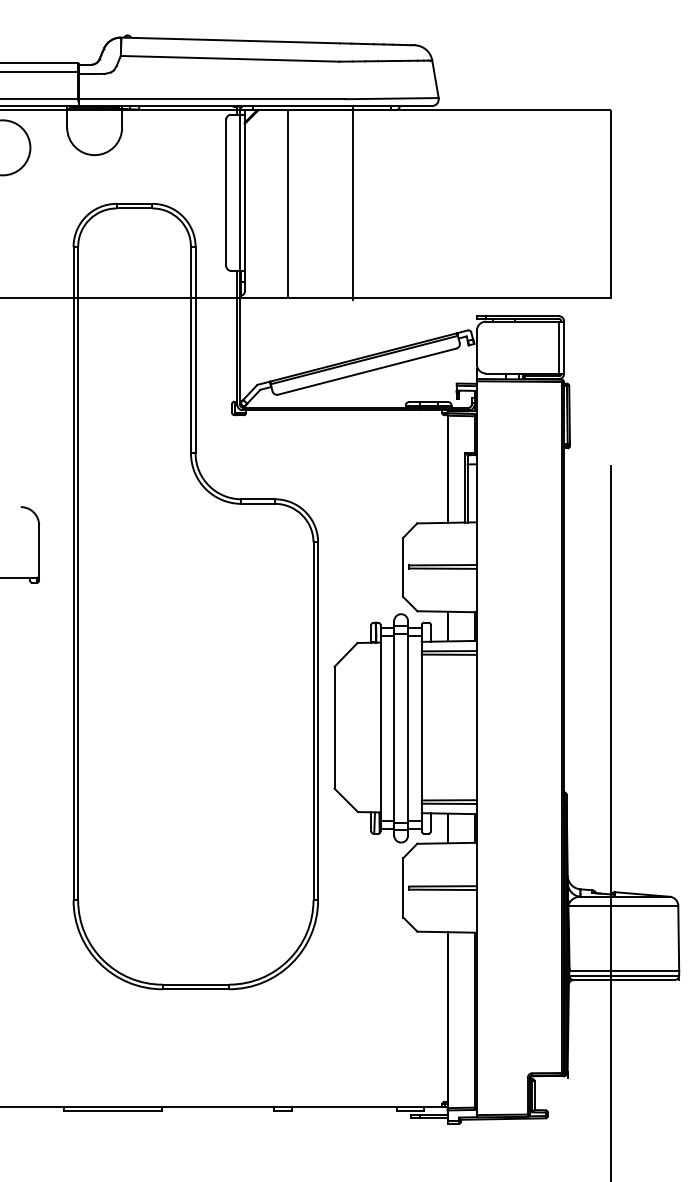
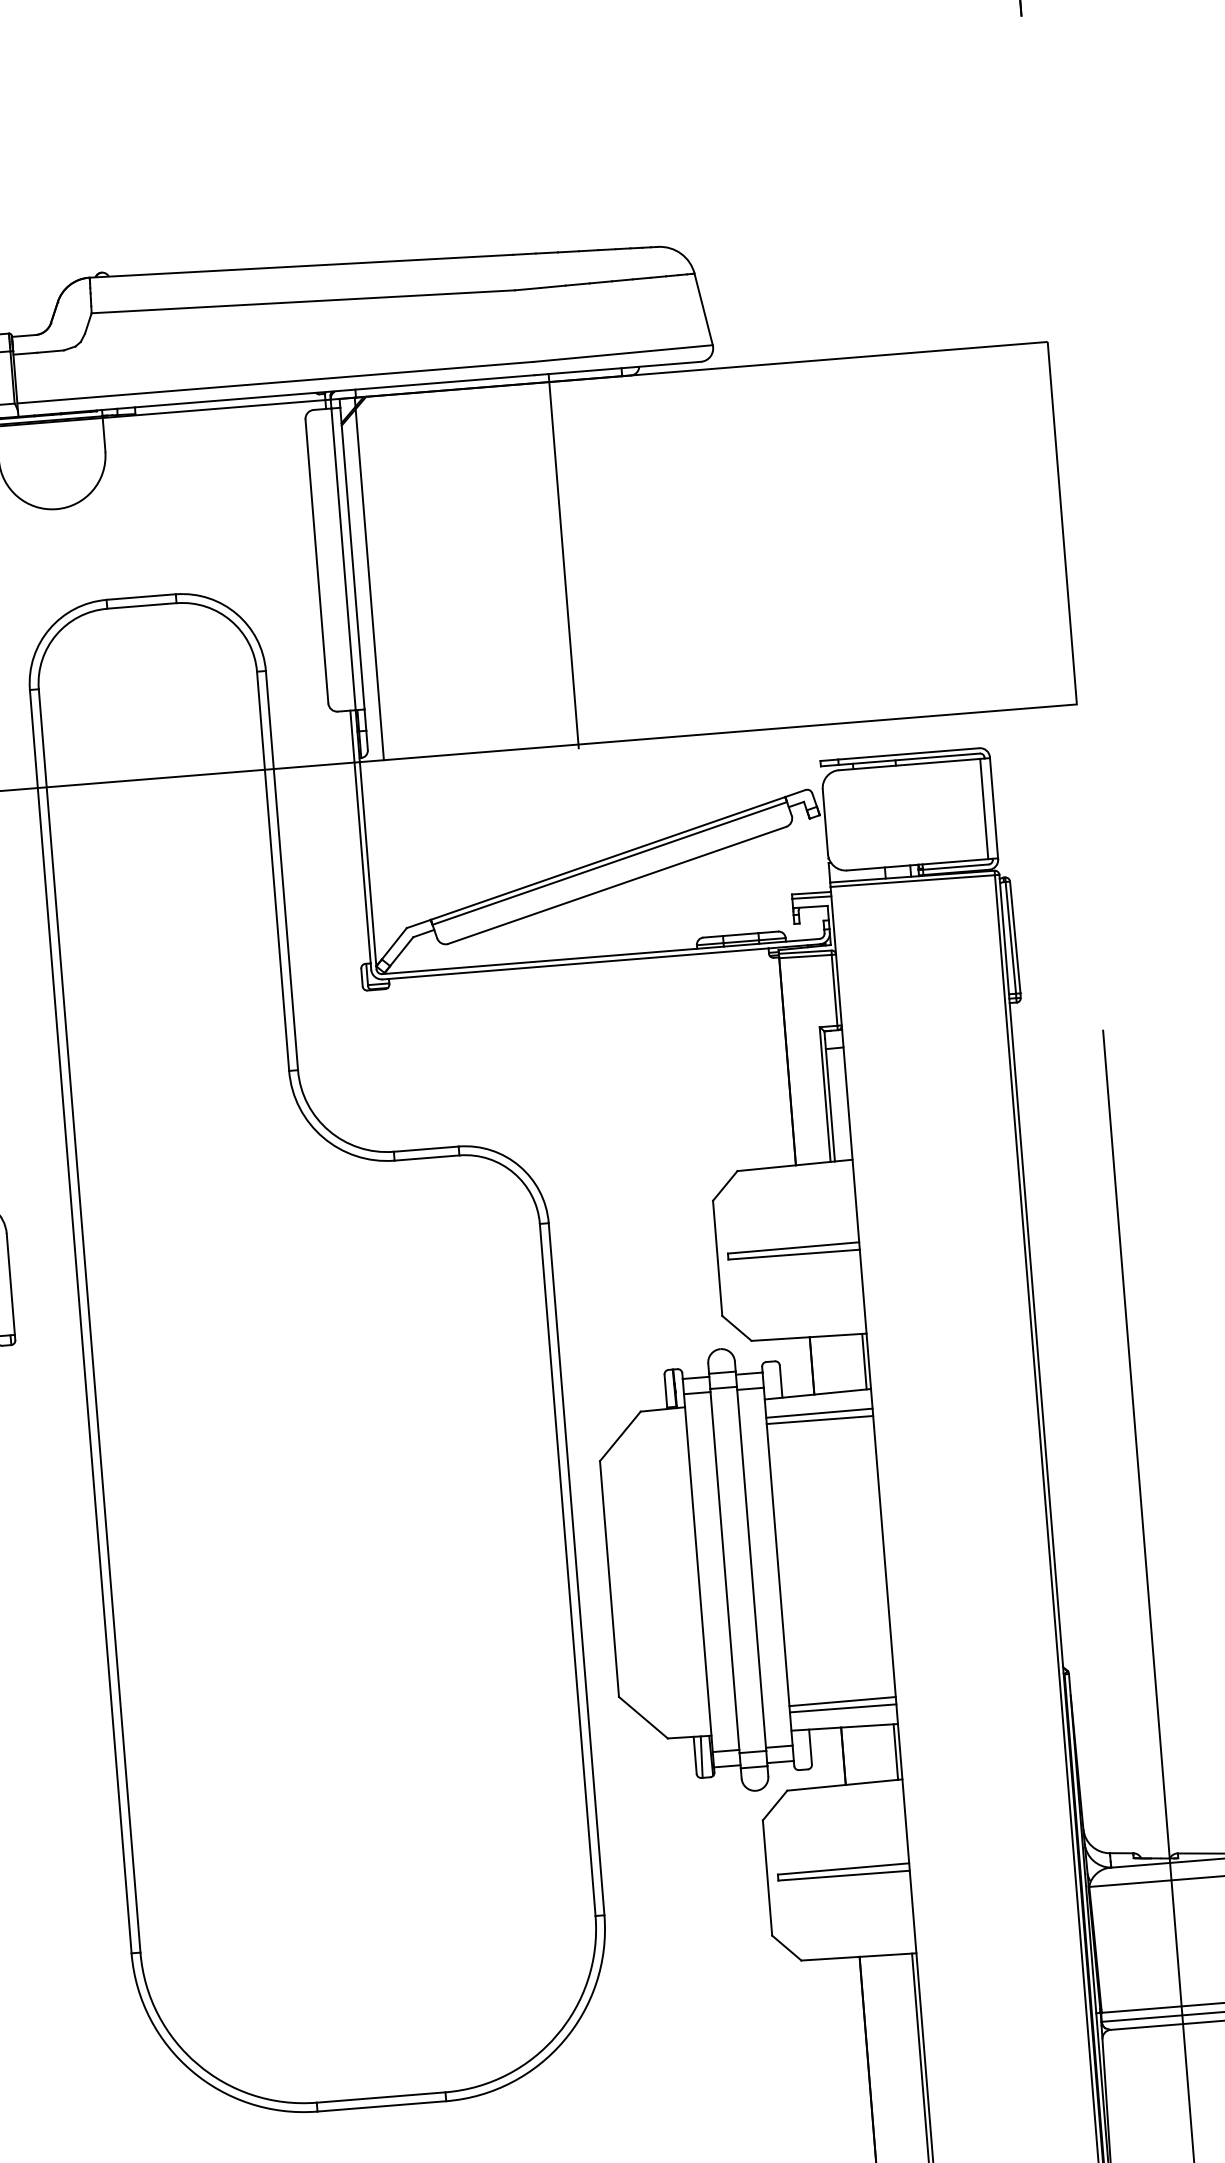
line: (287, 203) -> (369, 578), moved

